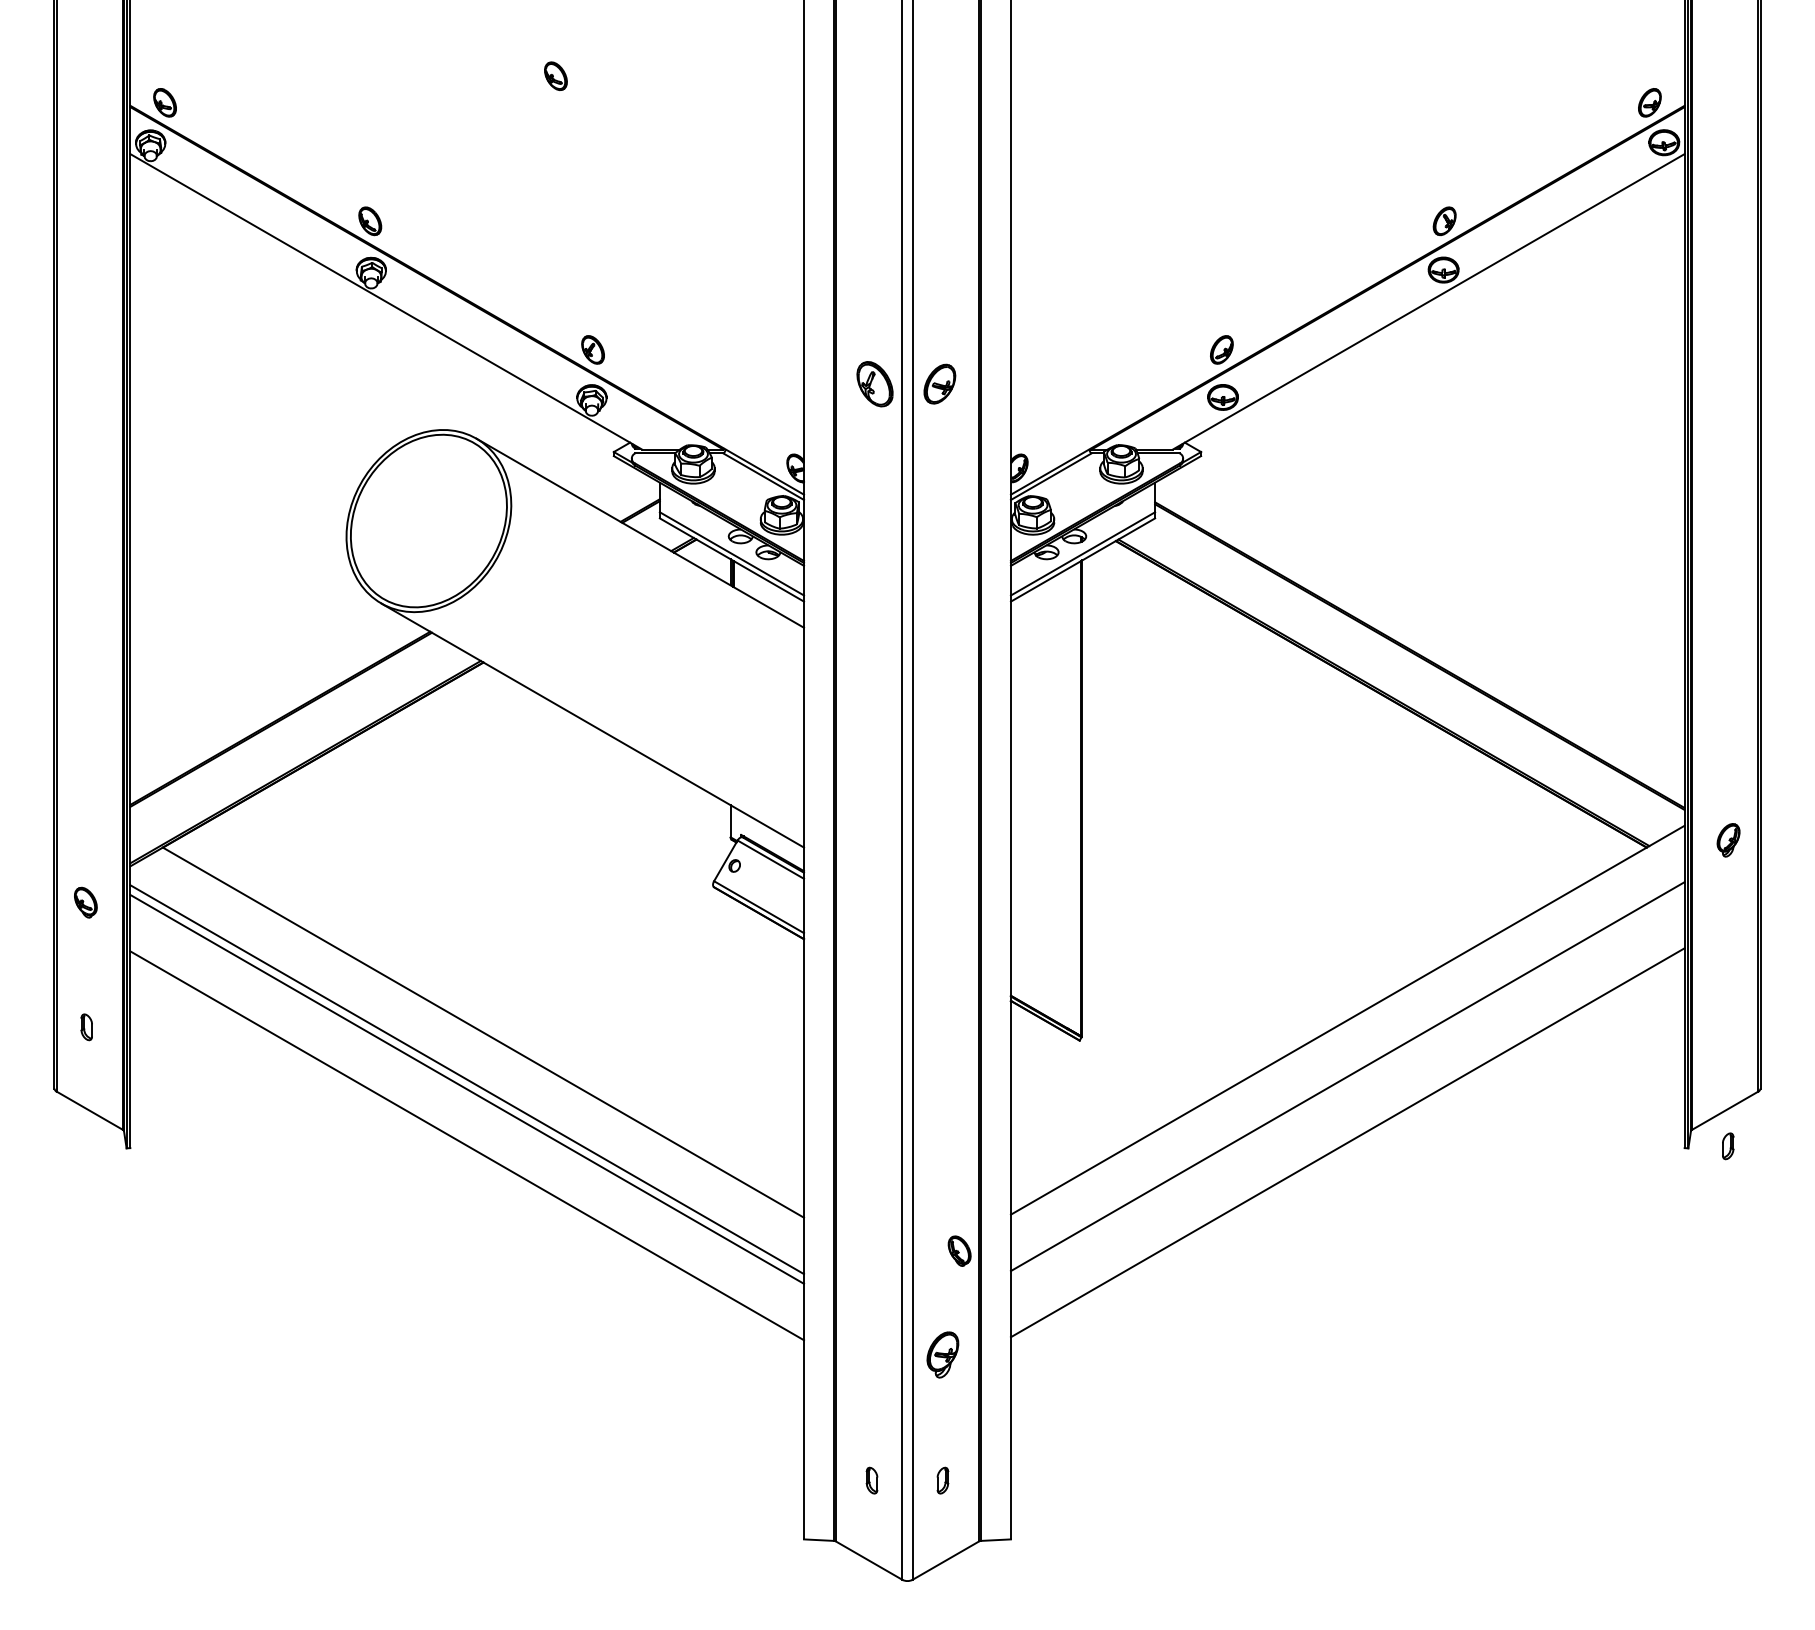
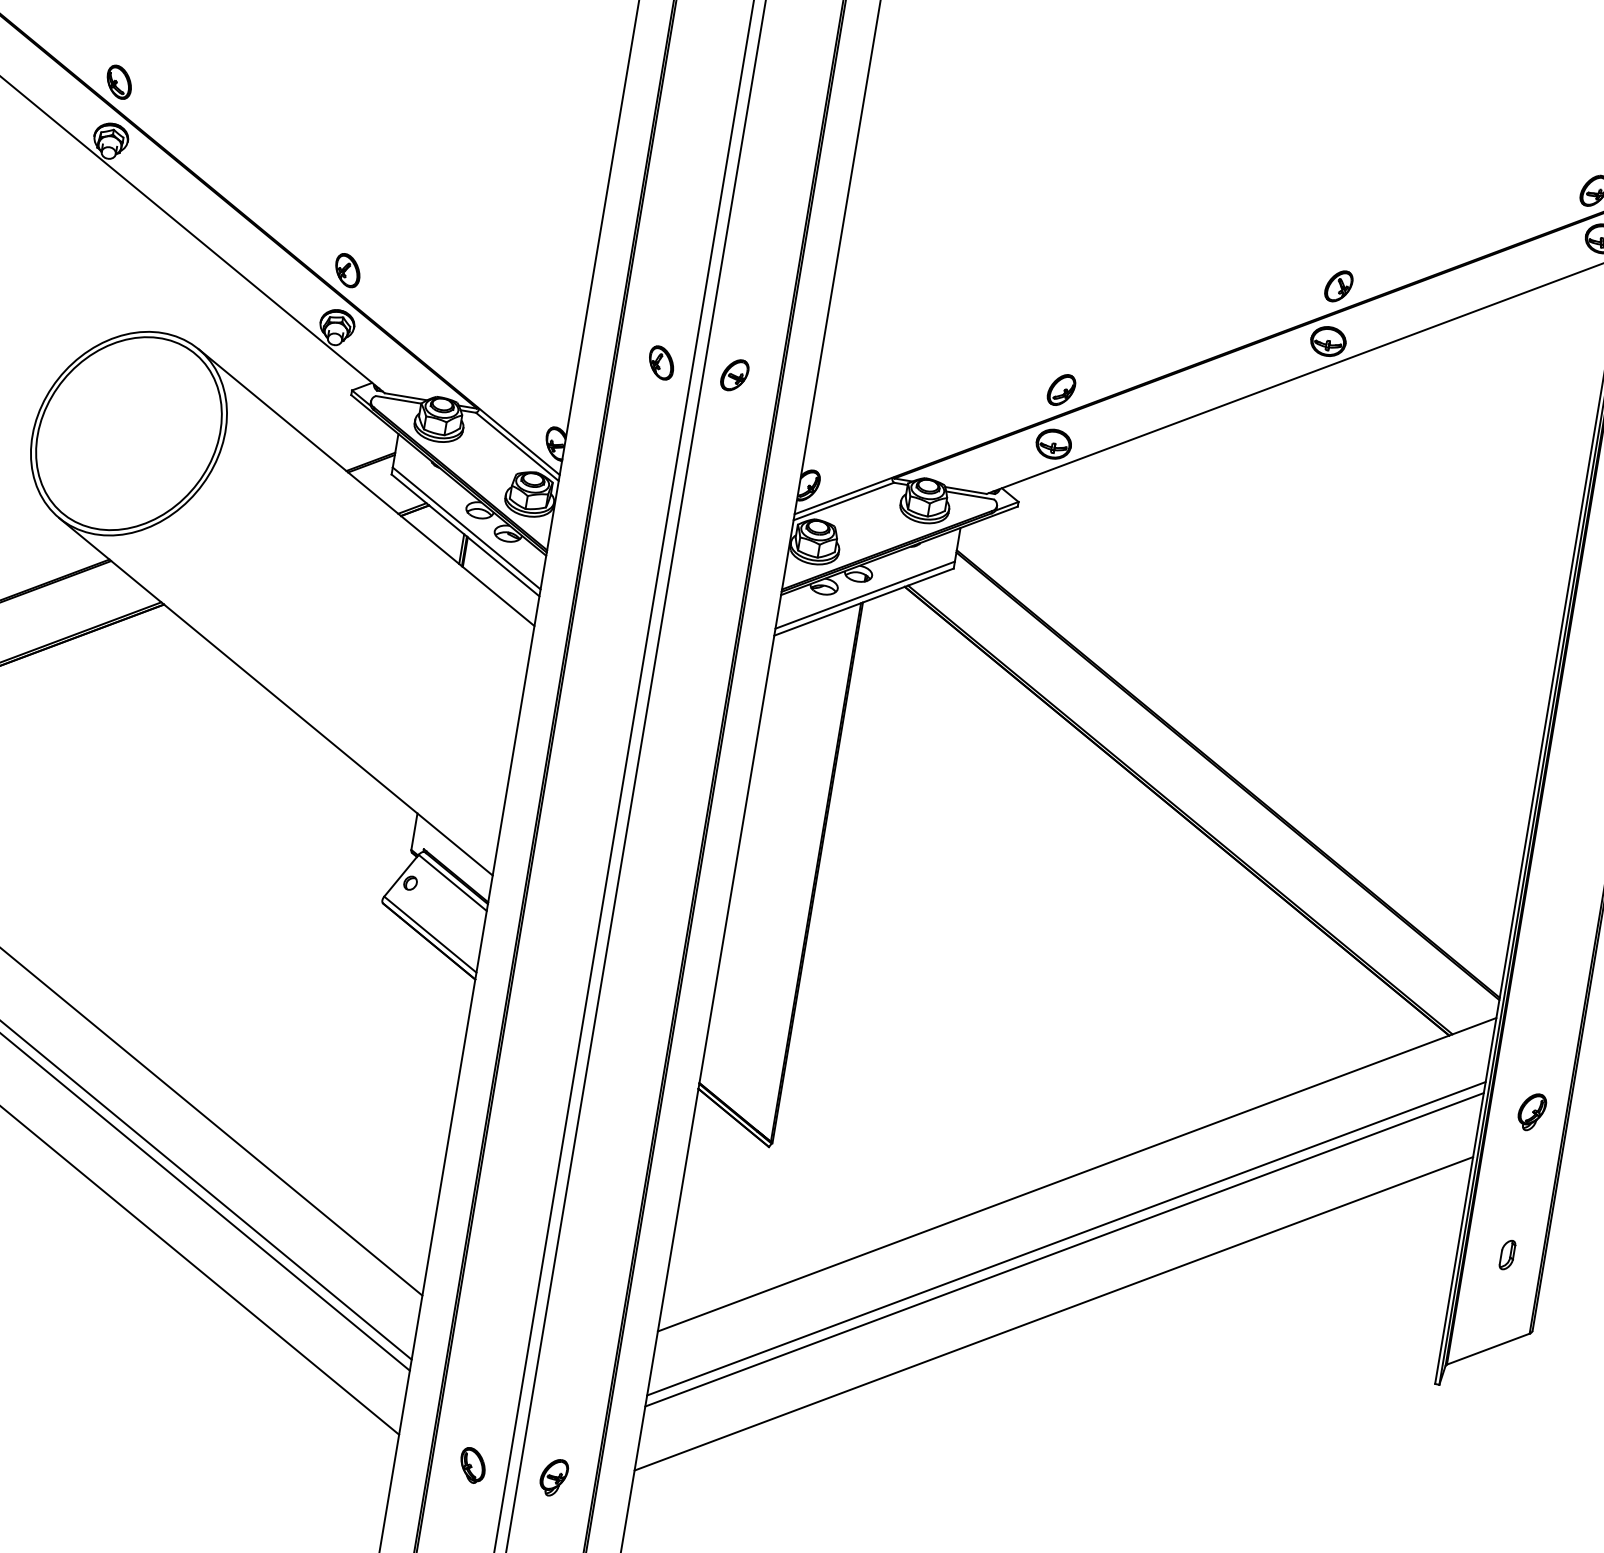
part: (875, 383) -> (662, 362), size x0.62
part: (939, 383) -> (734, 374), size x0.71
part: (1728, 840) -> (1531, 1112), moved
line: (1347, 1085) -> (1064, 1248), added
part: (1728, 1146) -> (1507, 1255), moved
part: (959, 1250) -> (472, 1464), moved
part: (942, 1354) -> (553, 1477), size x0.71

